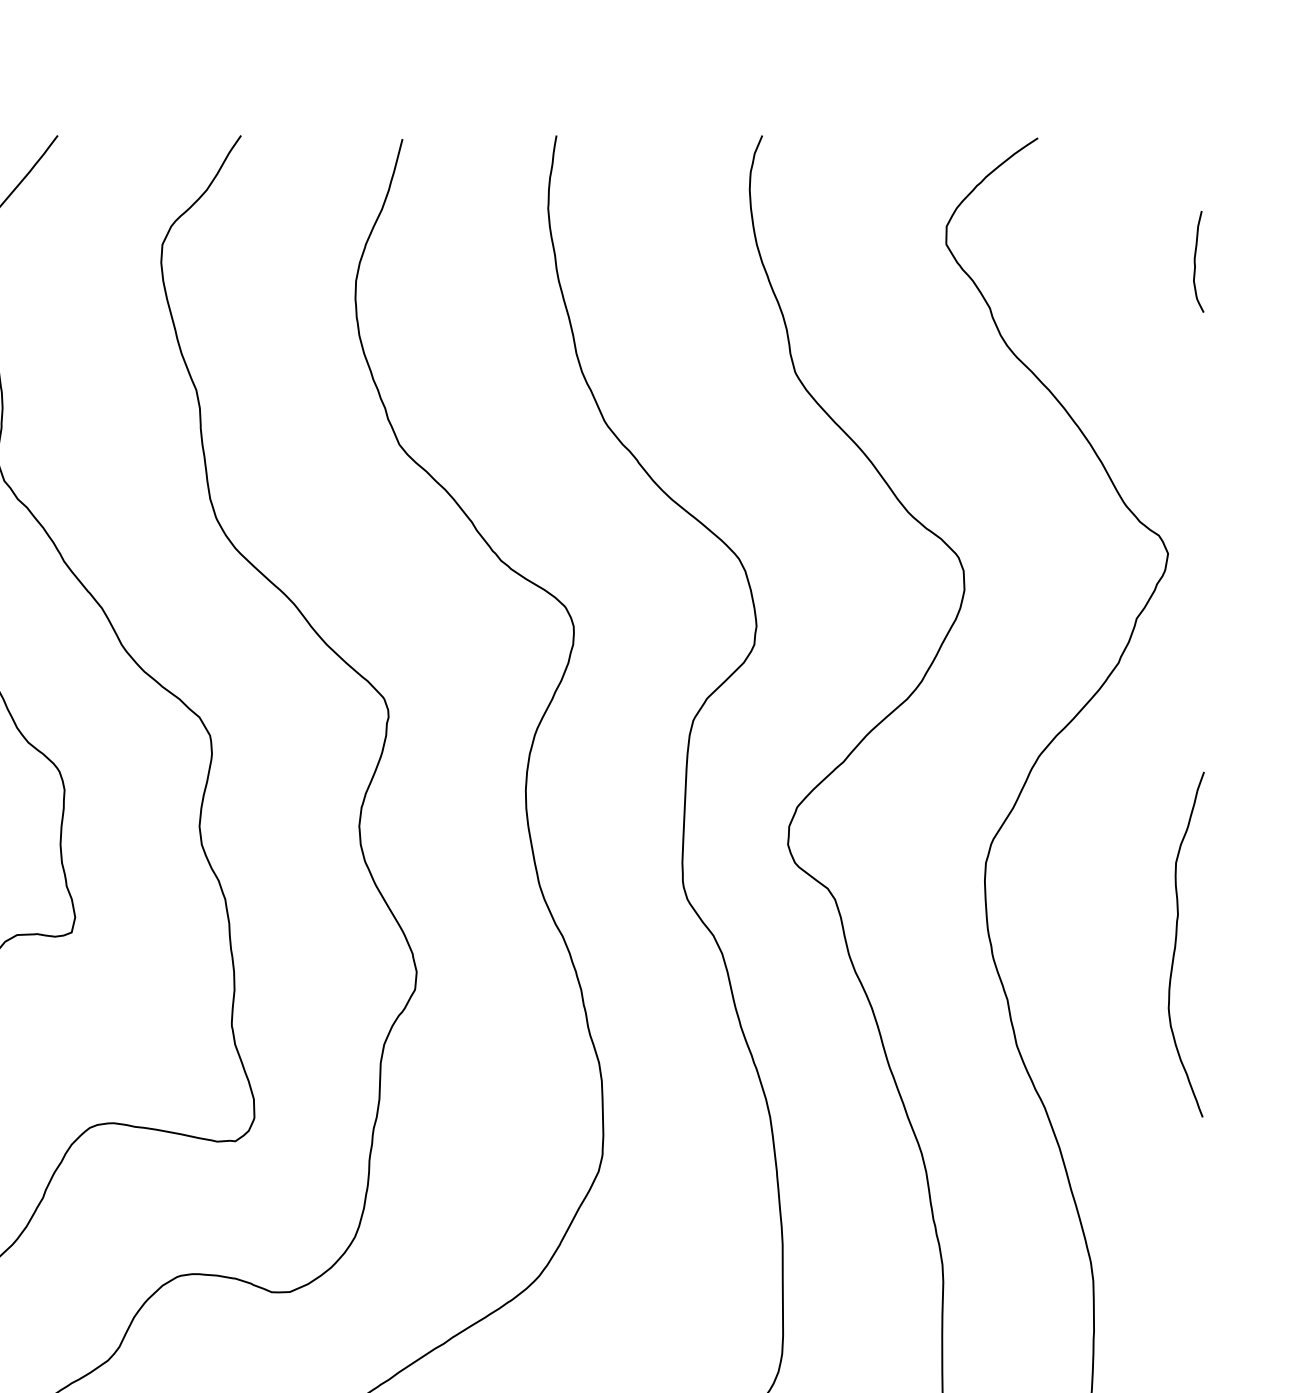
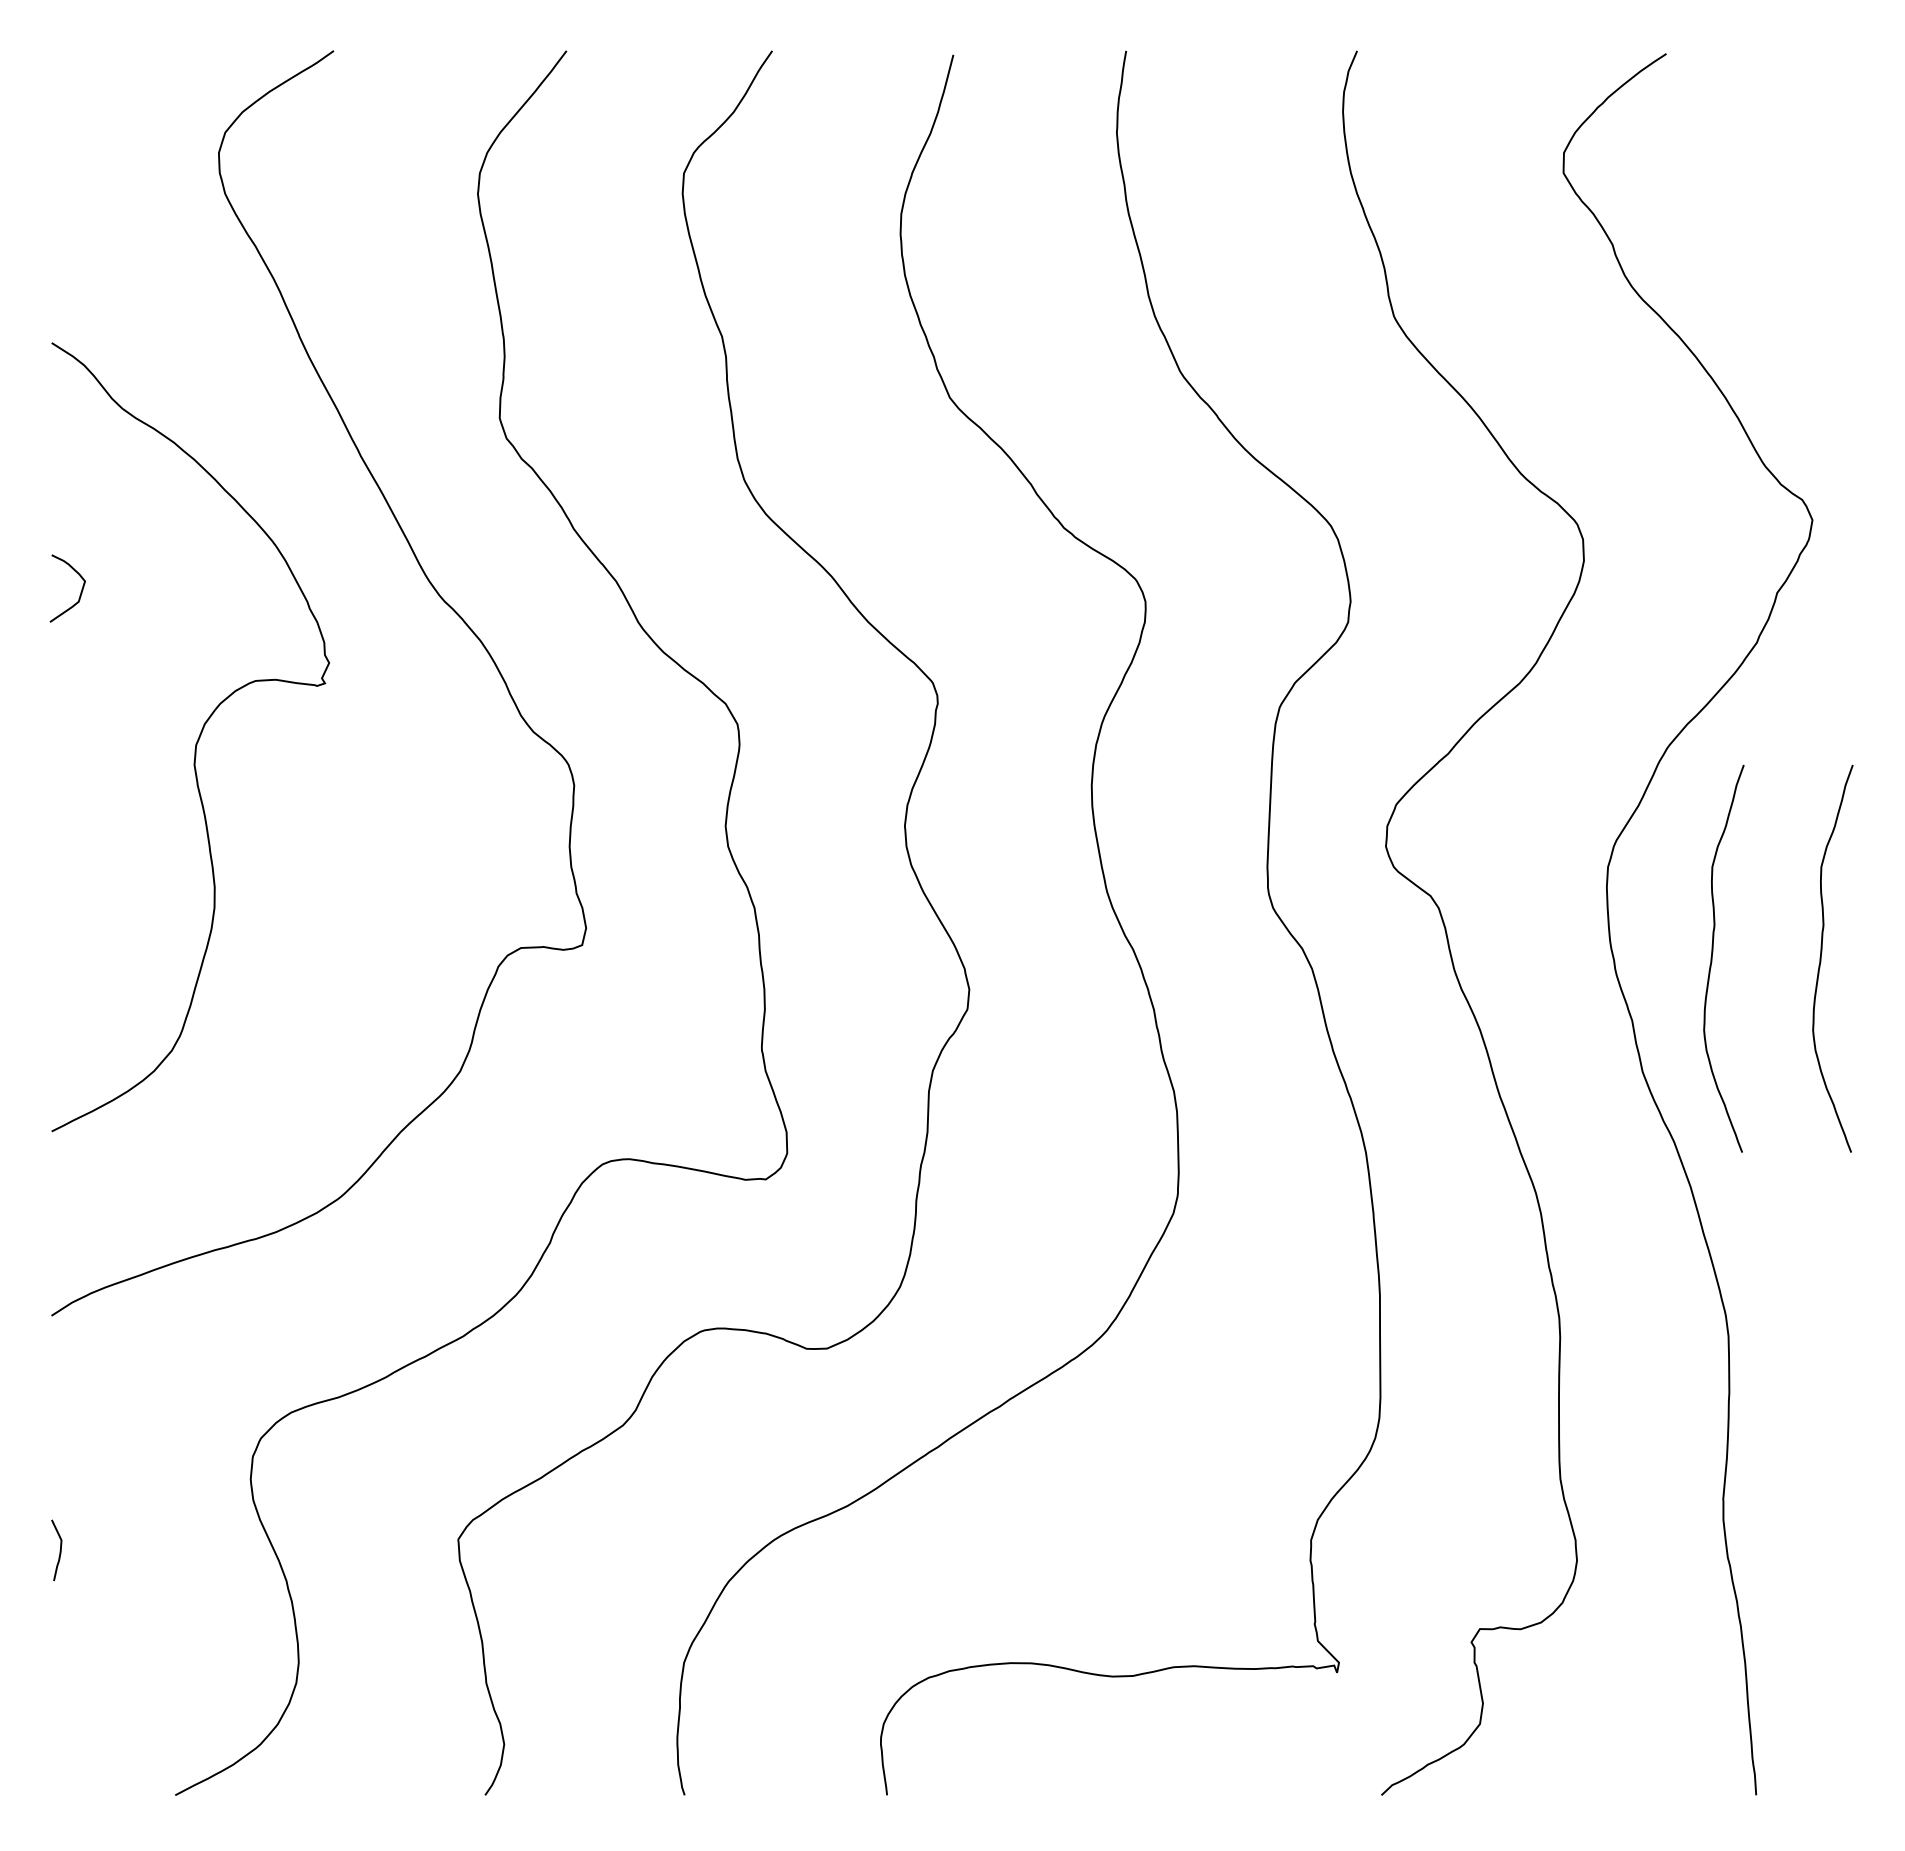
curve: (1195, 261) -> (1843, 192), removed
curve: (1079, 944) -> (1712, 958), added

